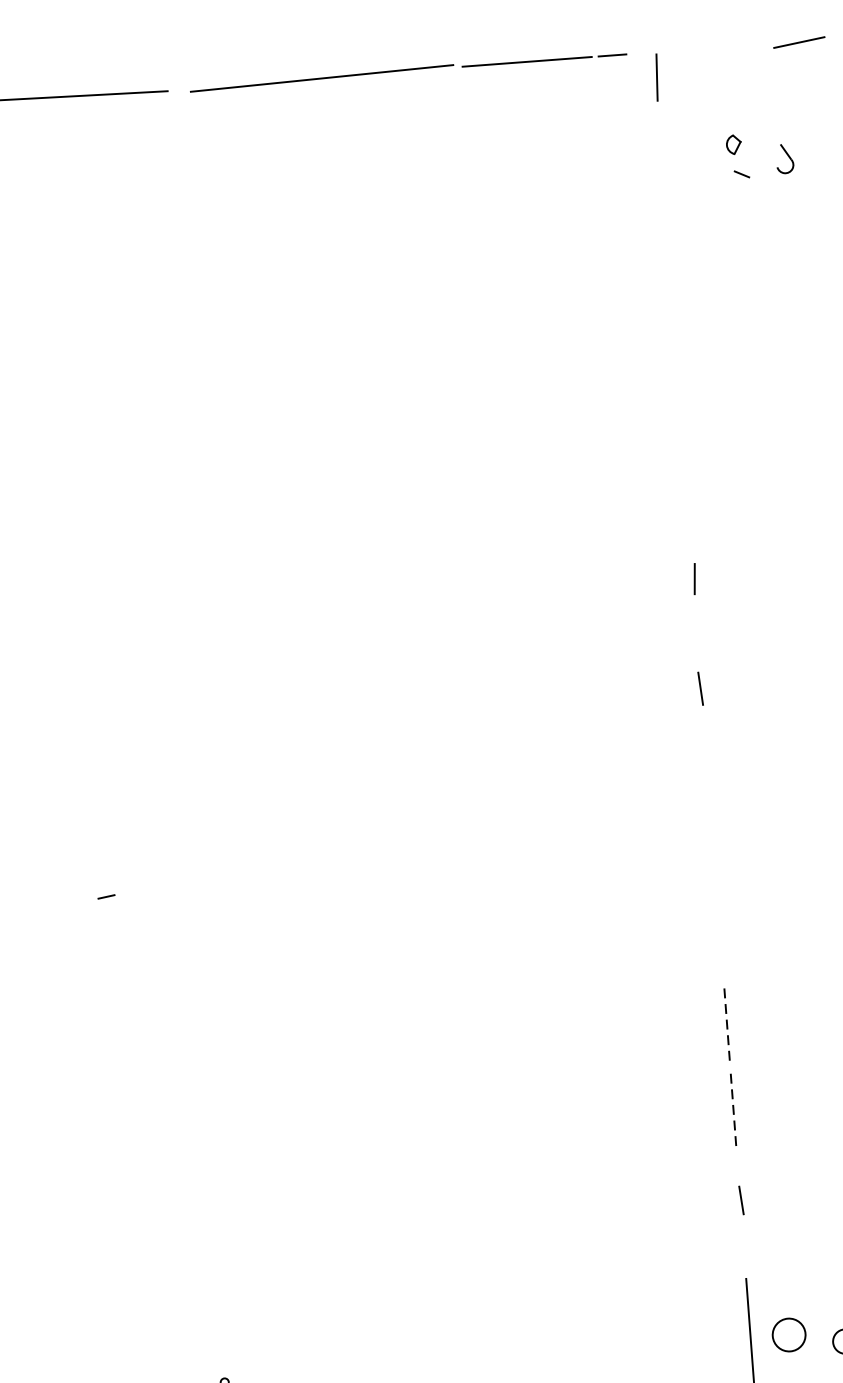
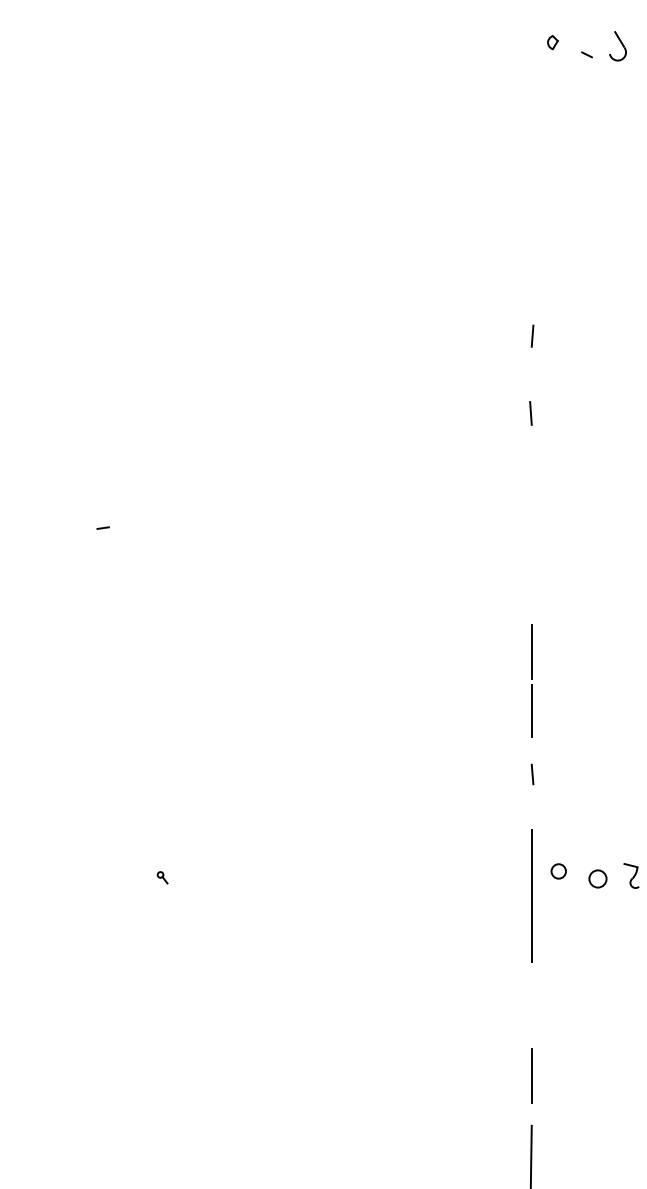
part: (733, 144) -> (552, 42), moved
part: (784, 159) -> (617, 46), size x1.43
line: (726, 1026) -> (531, 651), dashed -> solid
line: (733, 1111) -> (531, 711), dashed -> solid
circle: (788, 1335) -> (558, 871), size x0.62

